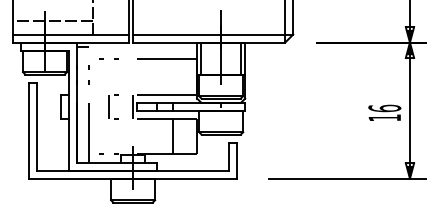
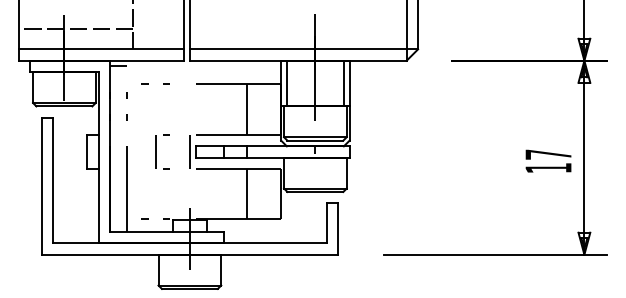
line: (172, 76) -> (246, 108), added
text: (384, 108) -> (548, 154), 16 -> 17

